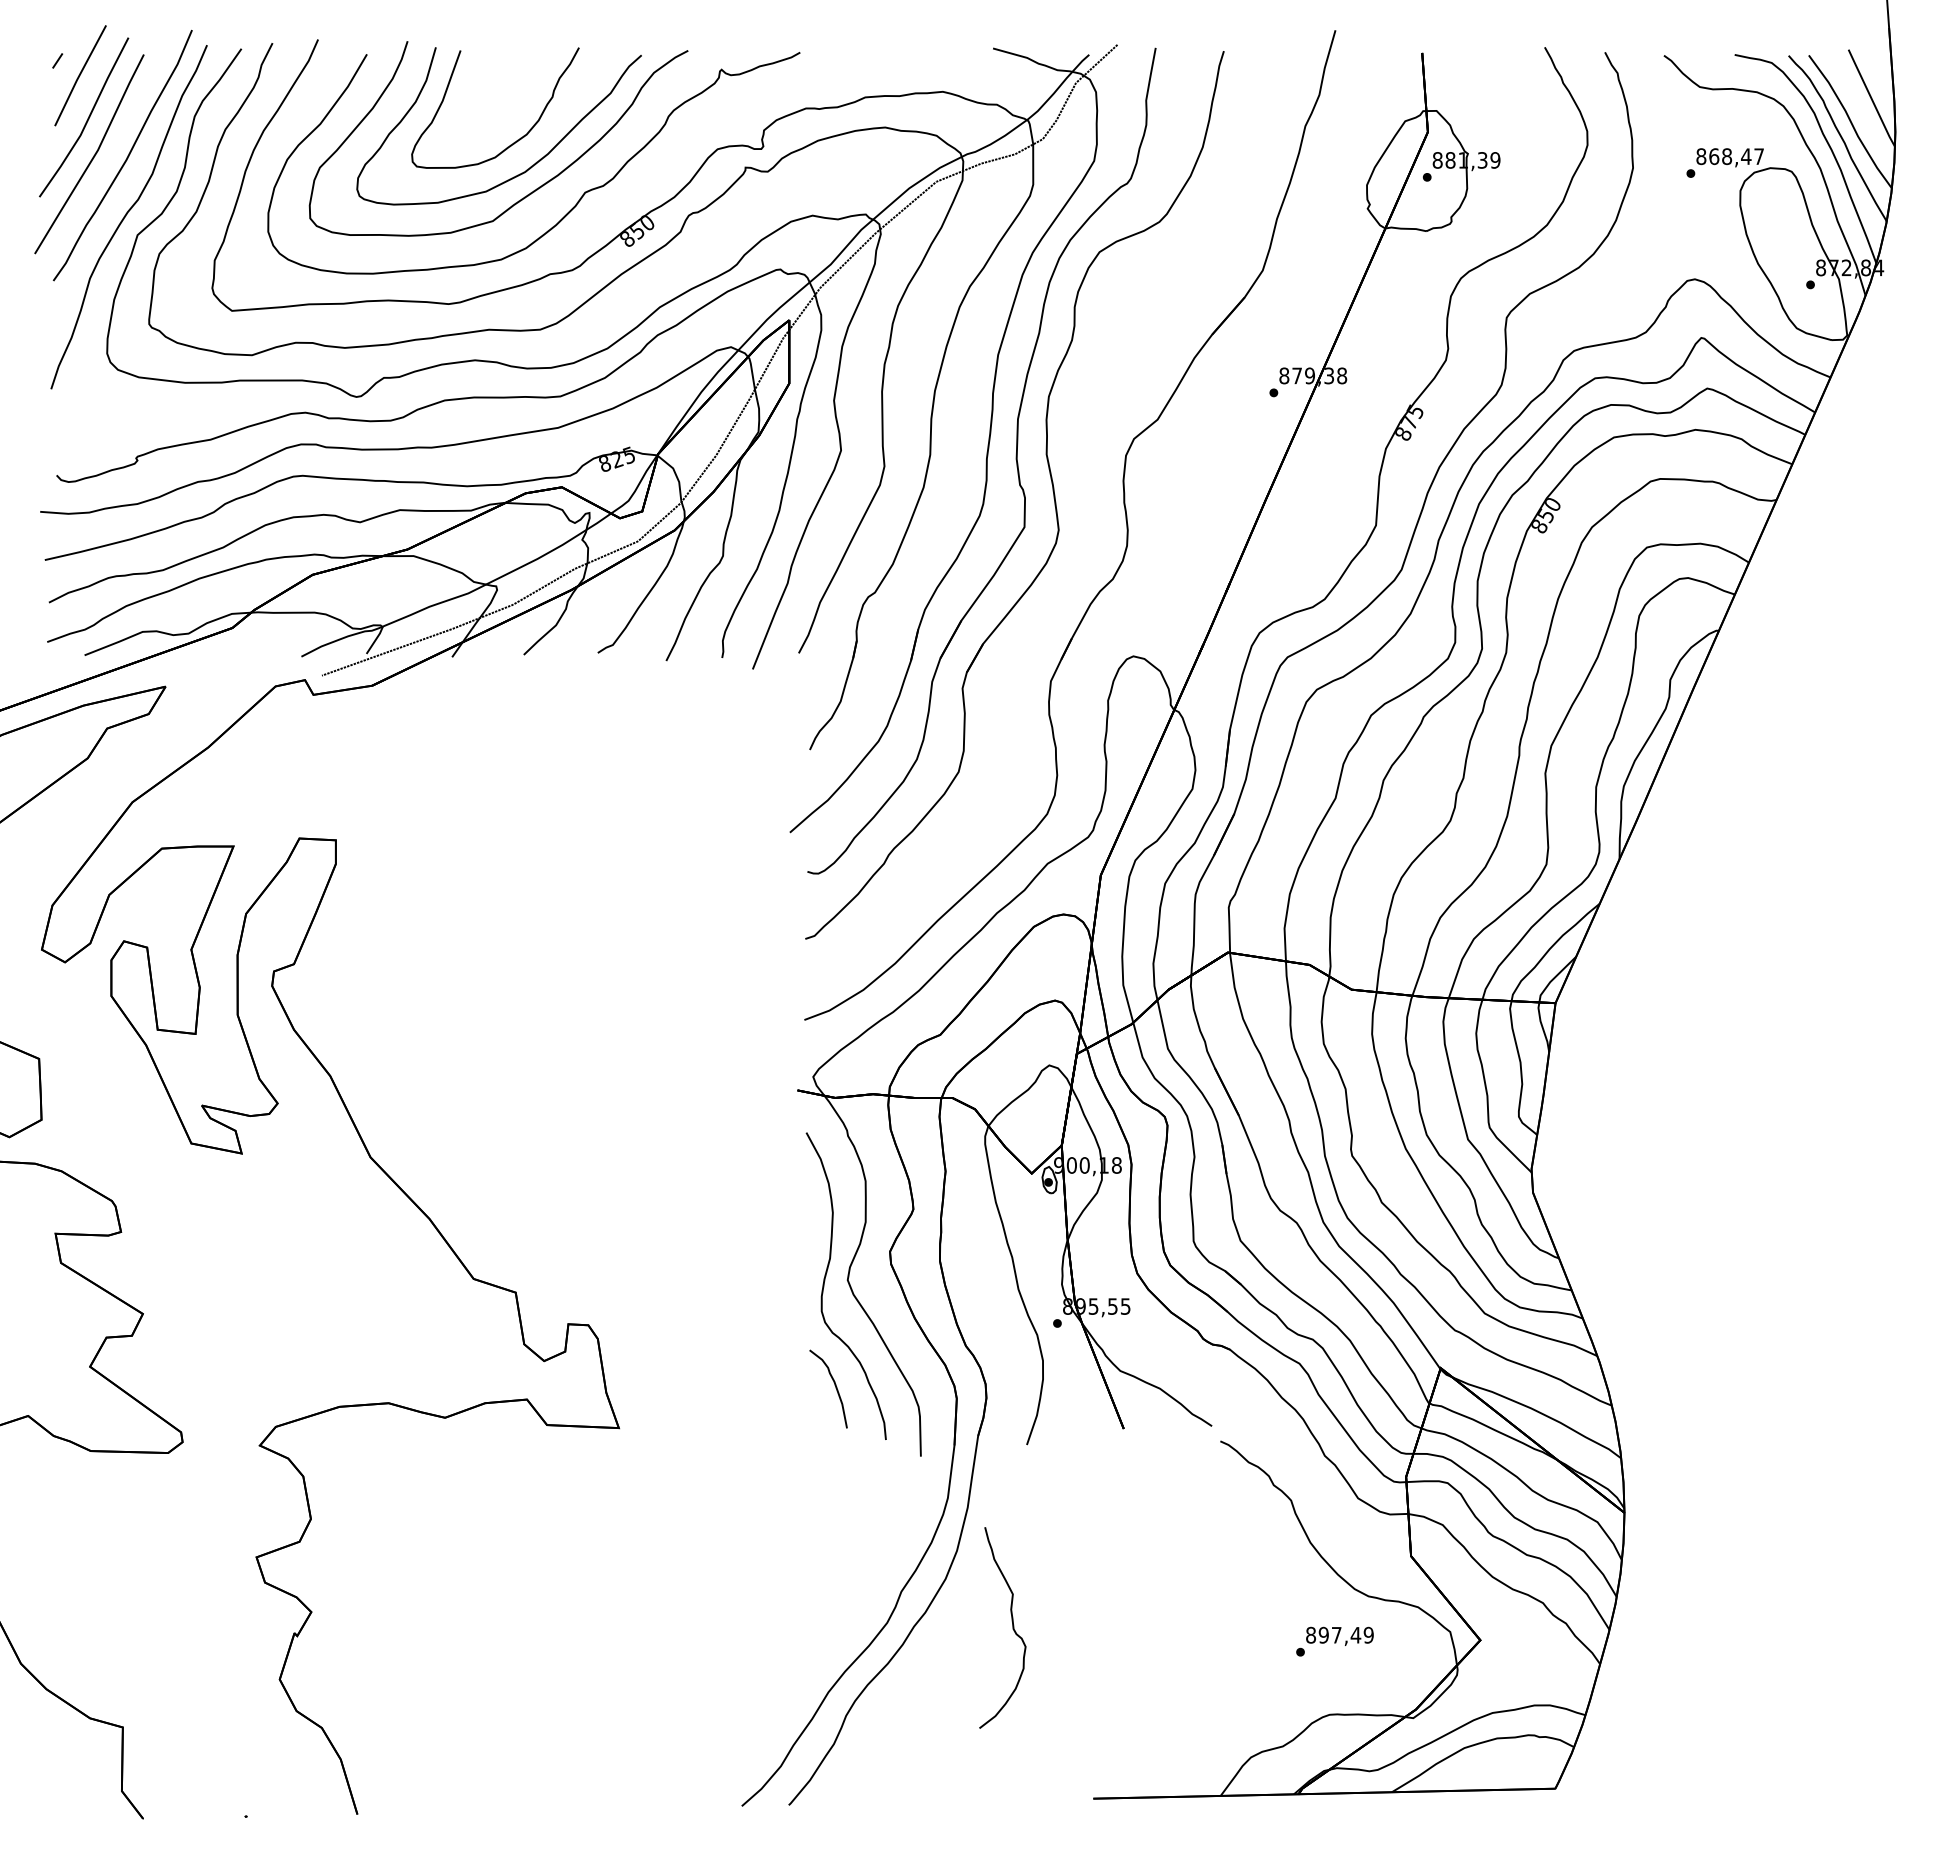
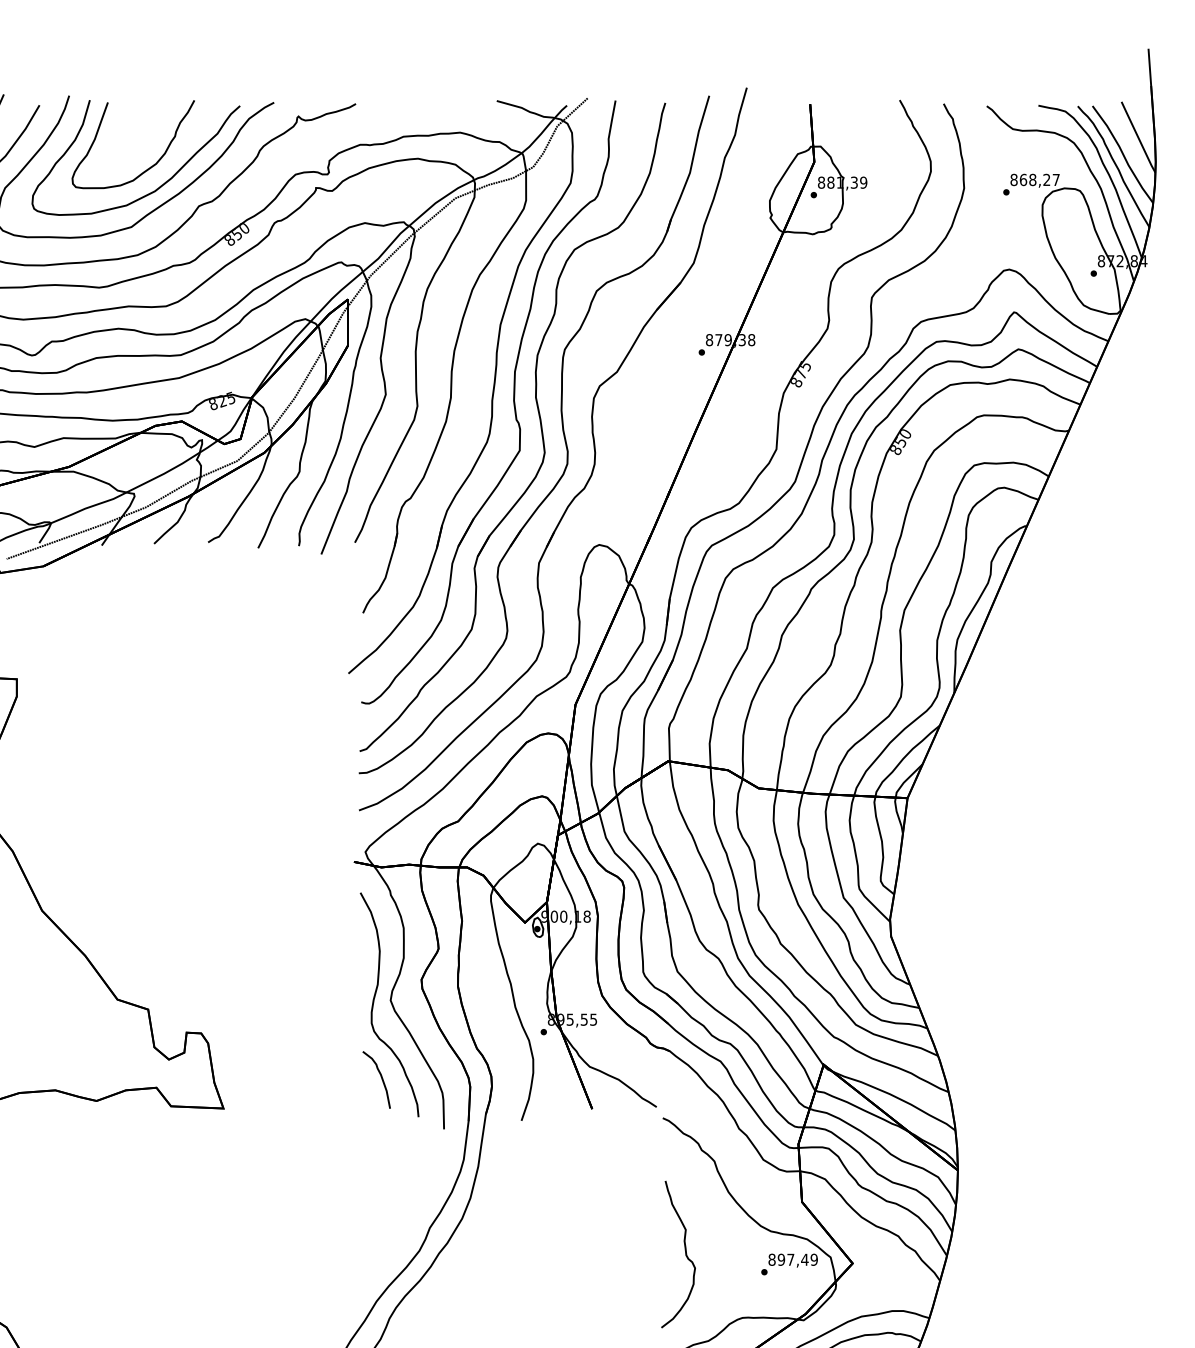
text: (1746, 156) -> (1047, 179), 868,47 -> 868,27
part: (1083, 502) -> (562, 432), added
curve: (1012, 1627) -> (685, 1254), moved
text: (1334, 1641) -> (789, 1264), moved

